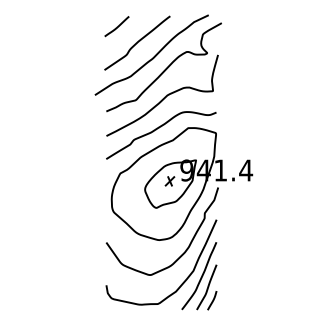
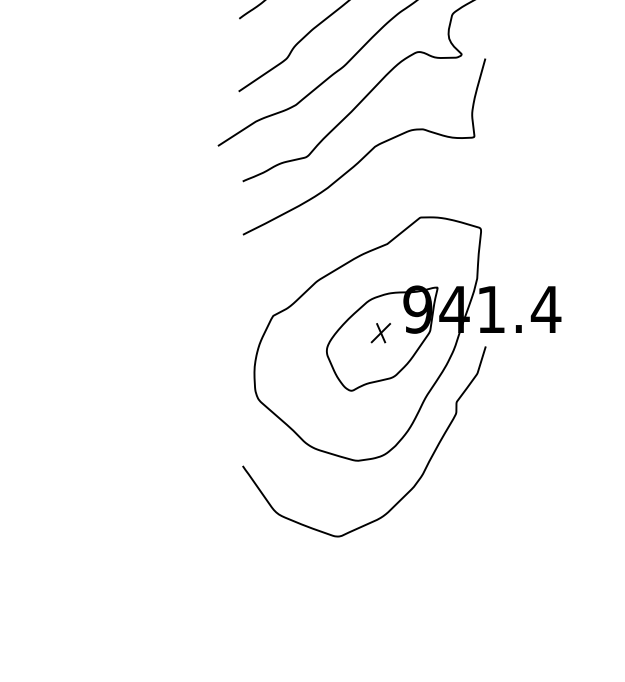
curve: (156, 130) -> (351, 222), removed
part: (181, 283) -> (405, 554), removed

